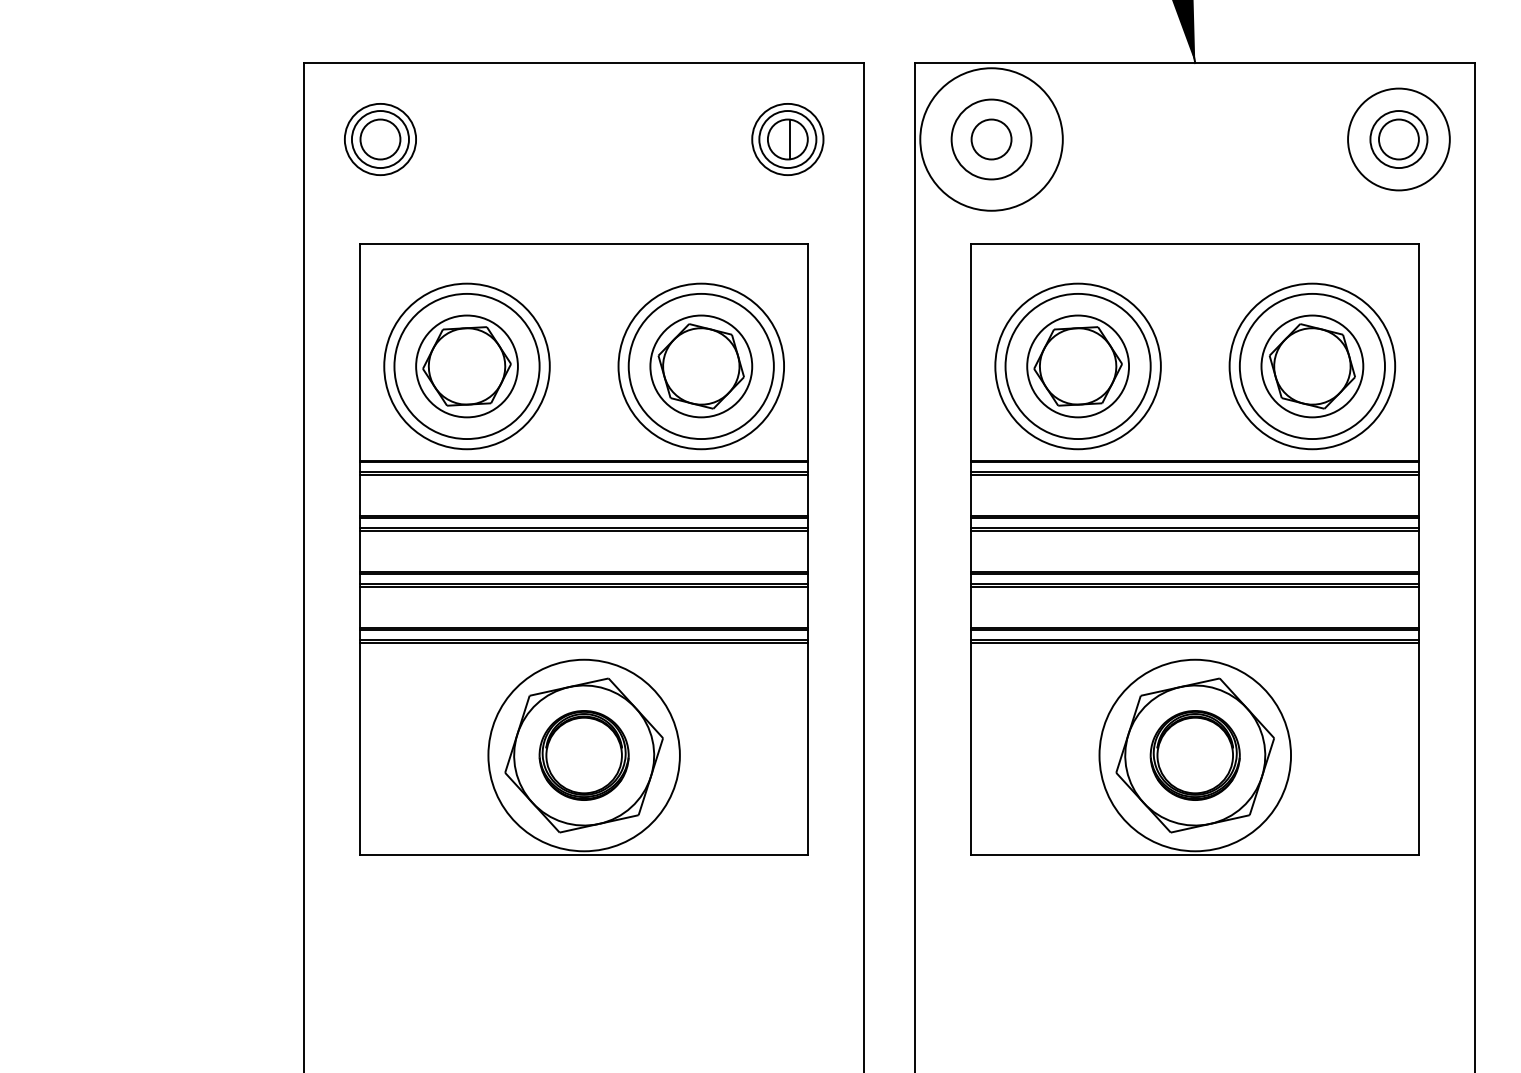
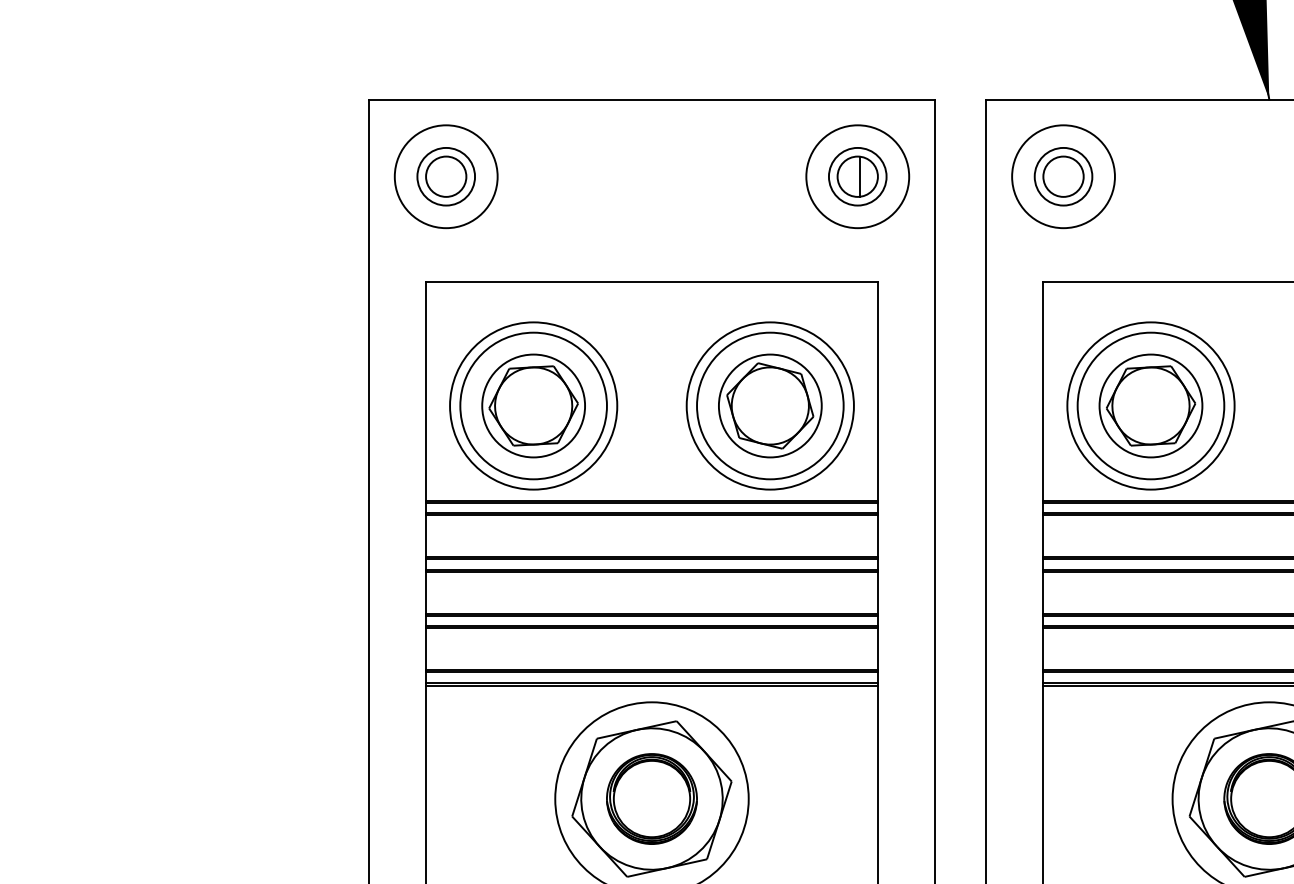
circle: (380, 139) -> (446, 176), size x1.43
circle: (787, 139) -> (857, 176), size x1.43
circle: (991, 139) -> (1063, 176), size x0.71
circle: (991, 139) -> (1063, 176), size x0.71

